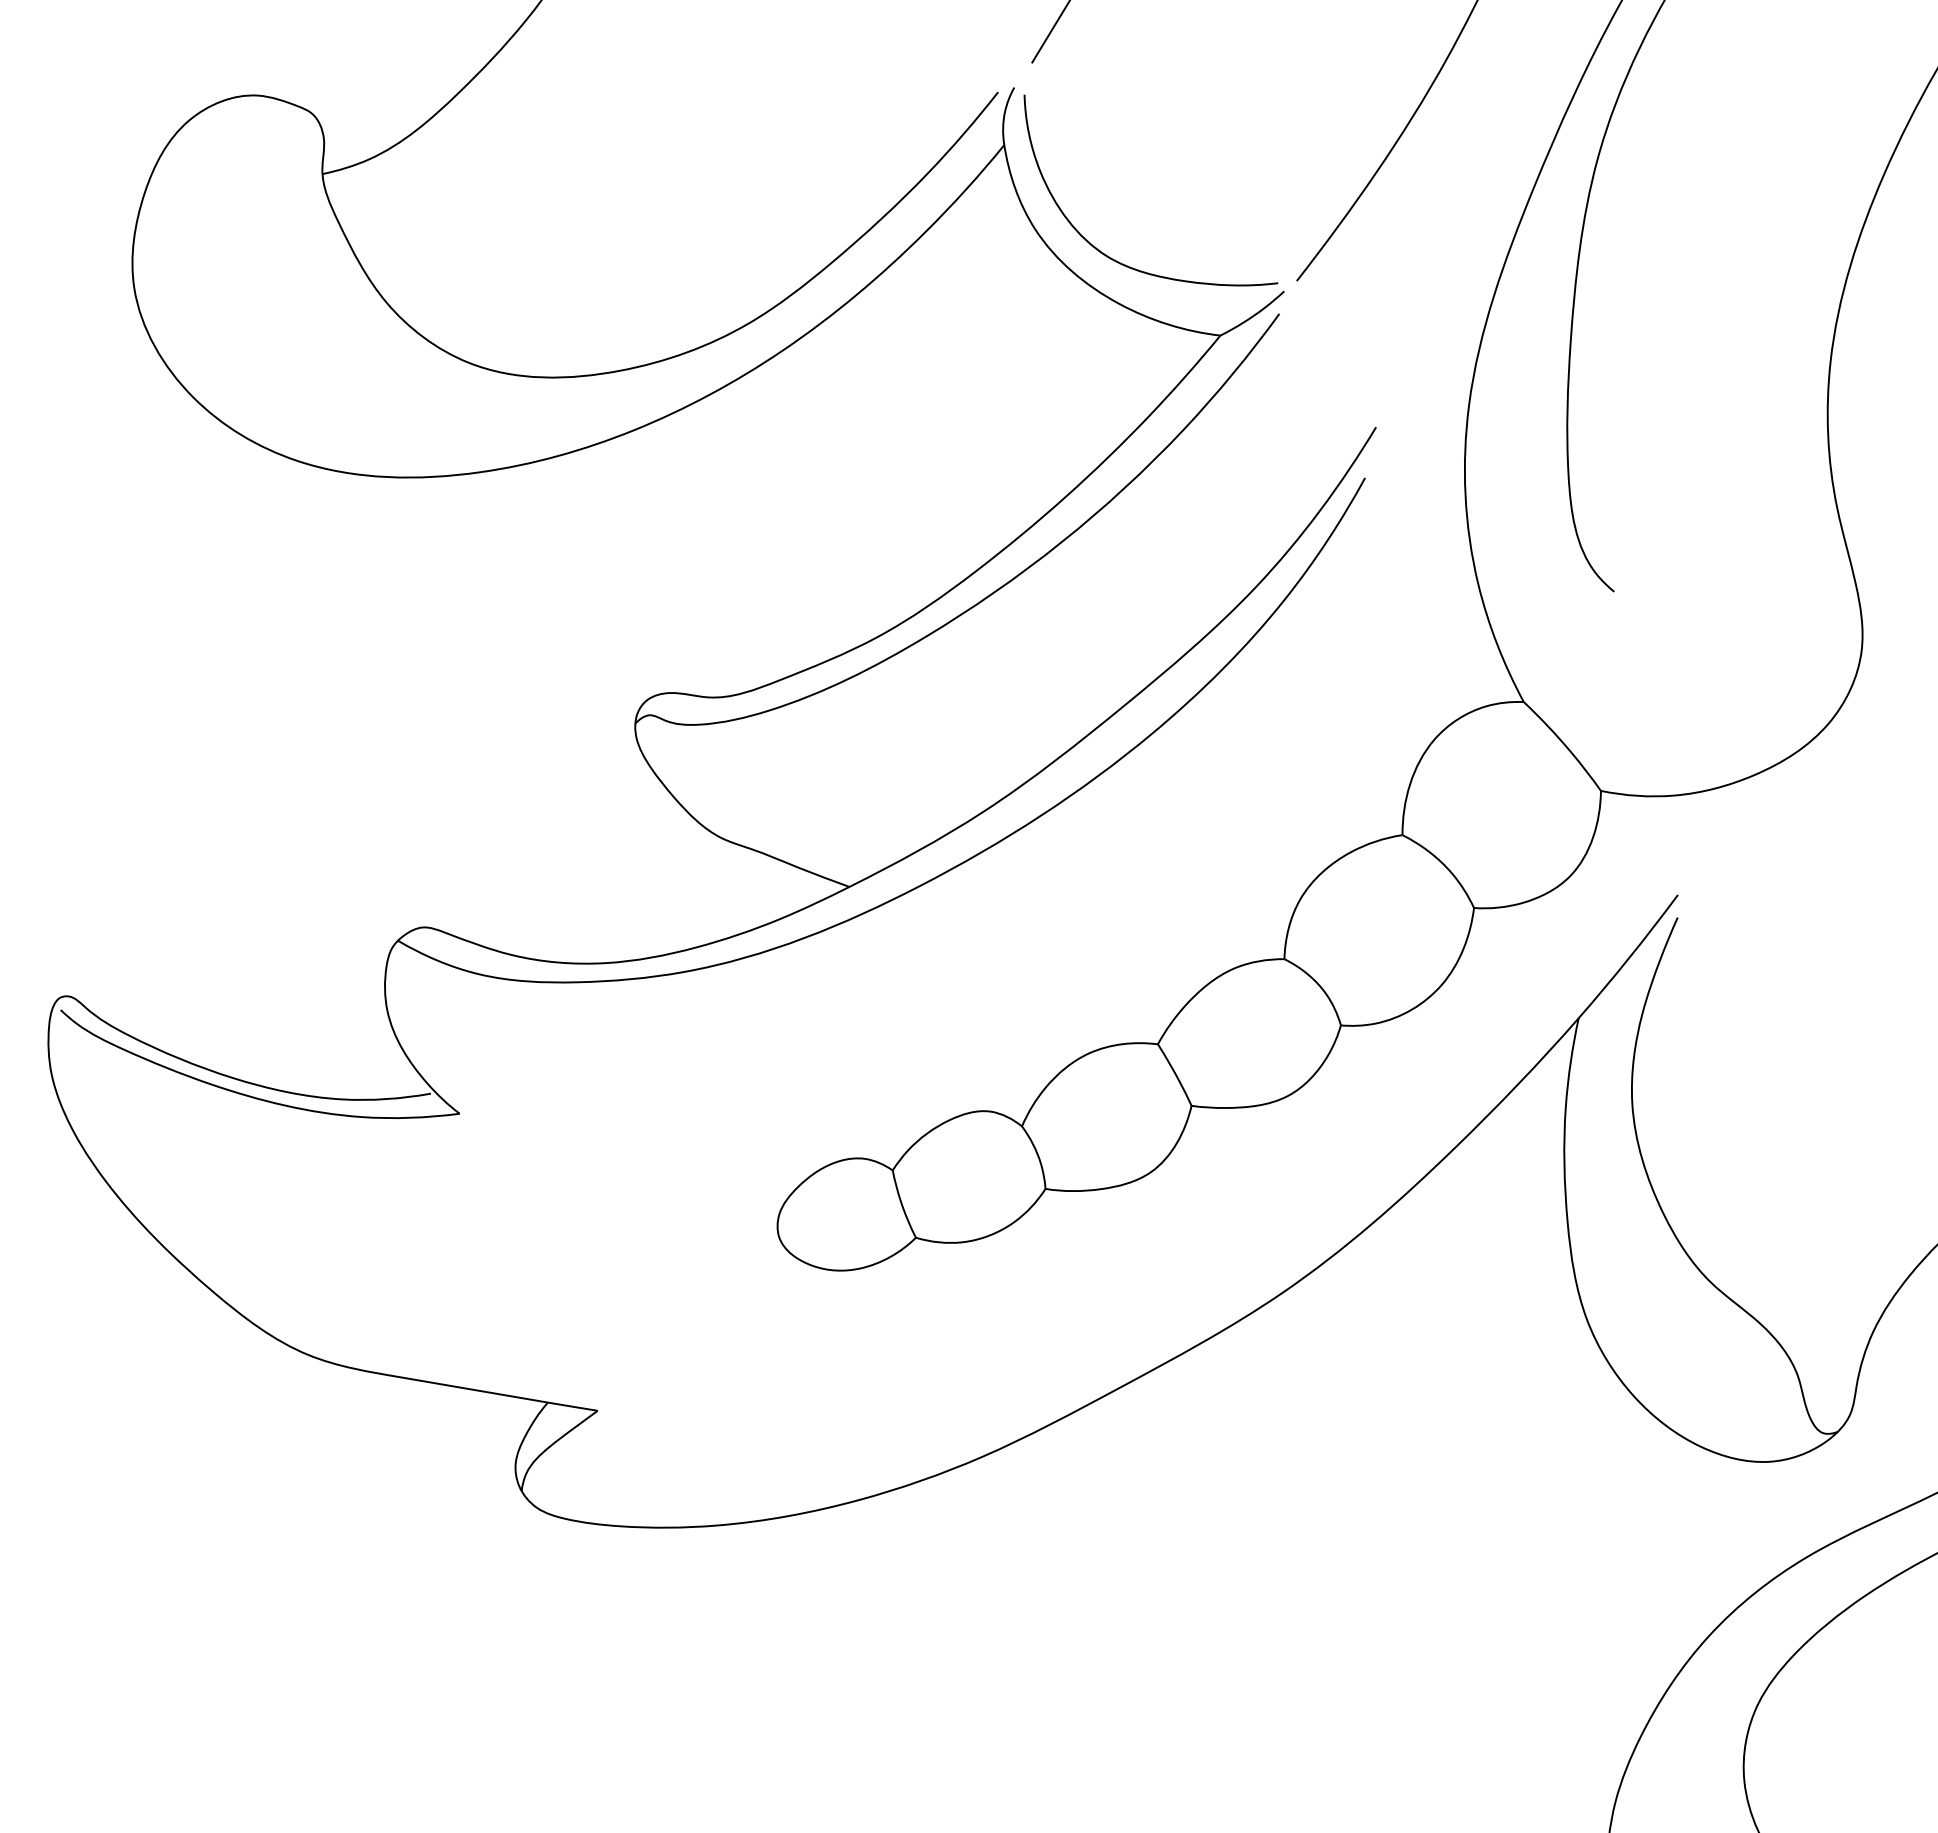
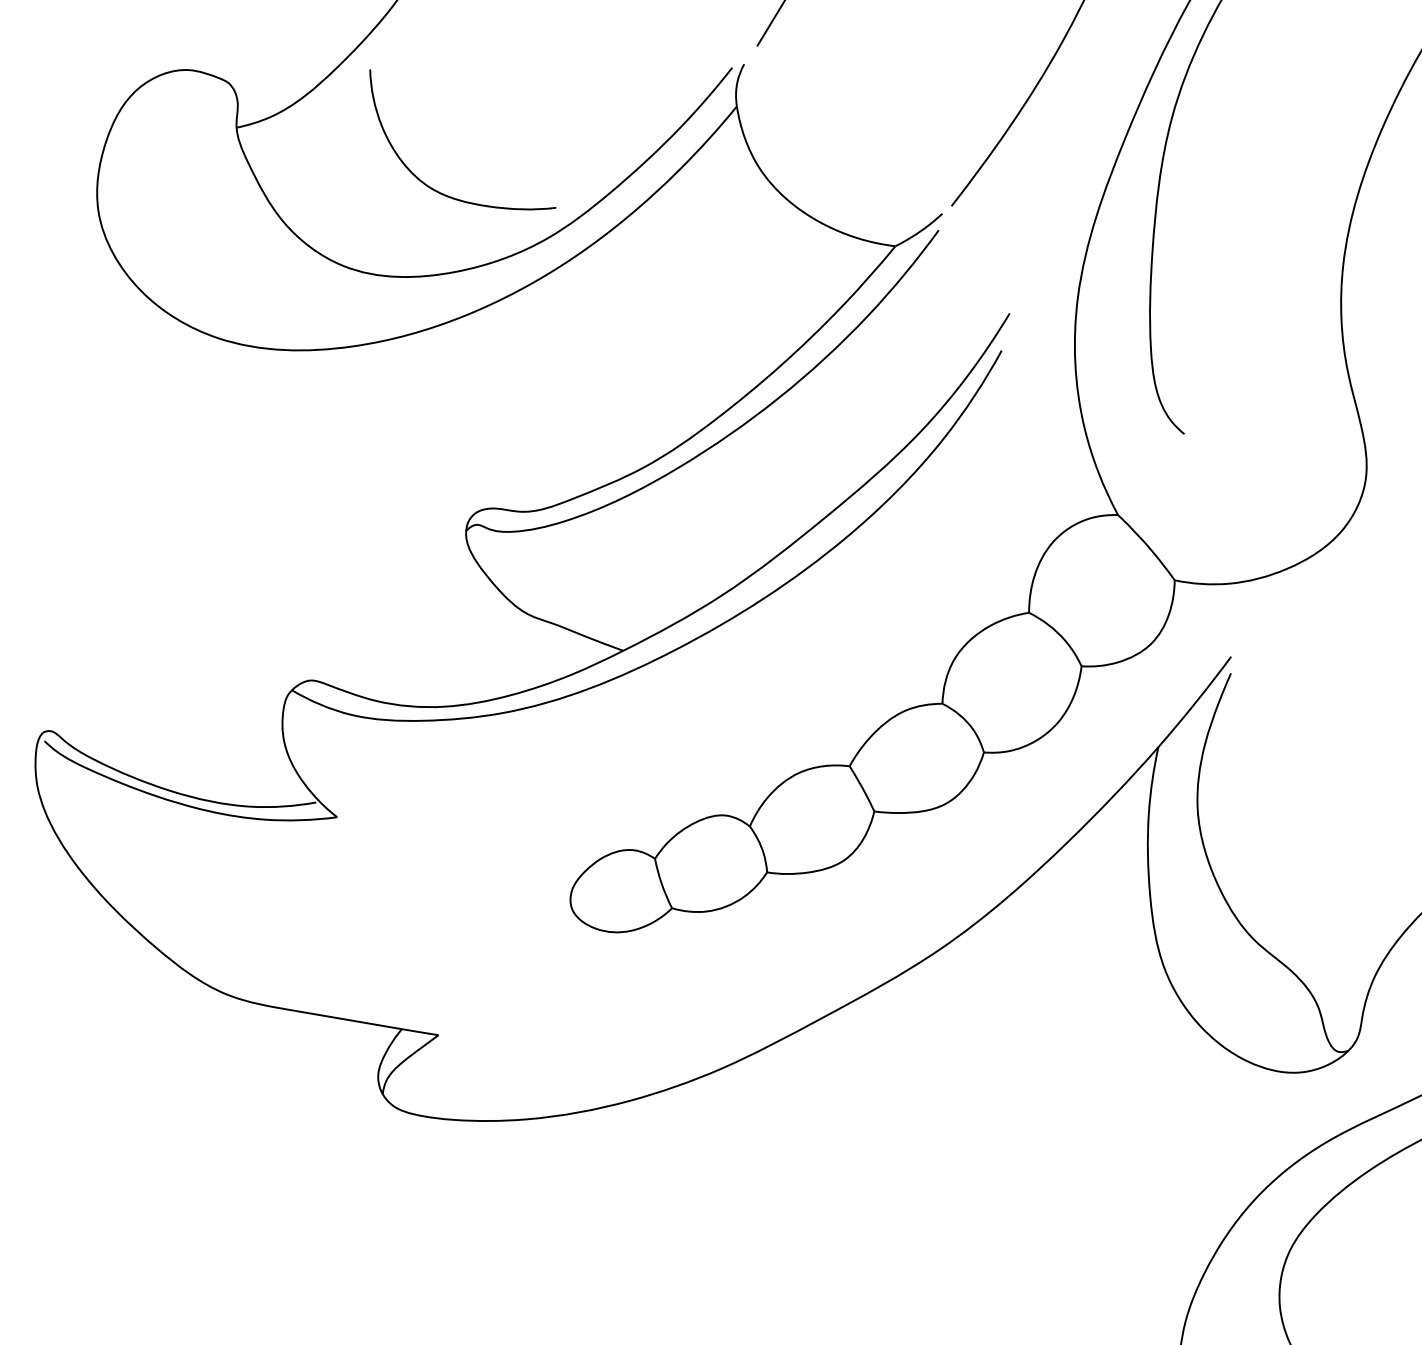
curve: (1113, 258) -> (435, 189), moved

